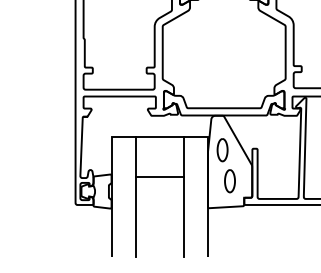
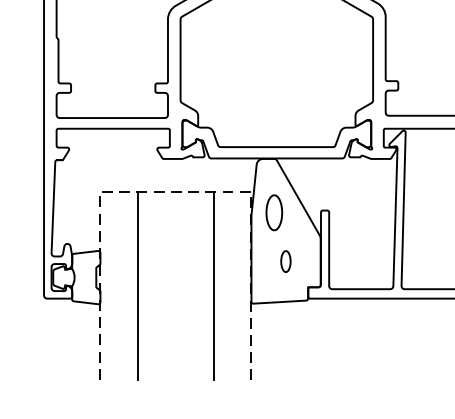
line: (159, 136) -> (175, 191), solid -> dashed
line: (159, 176) -> (175, 254), removed
part: (229, 181) -> (285, 261), size x0.6

